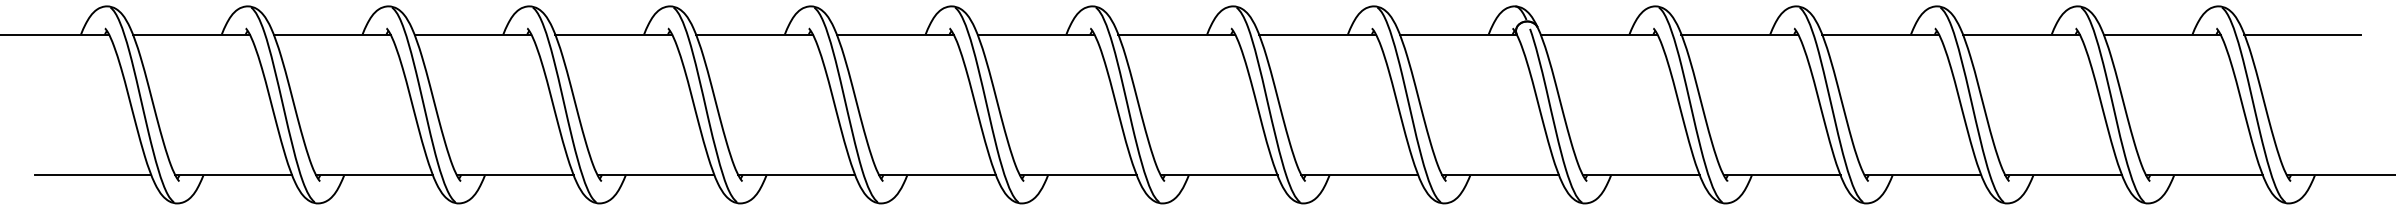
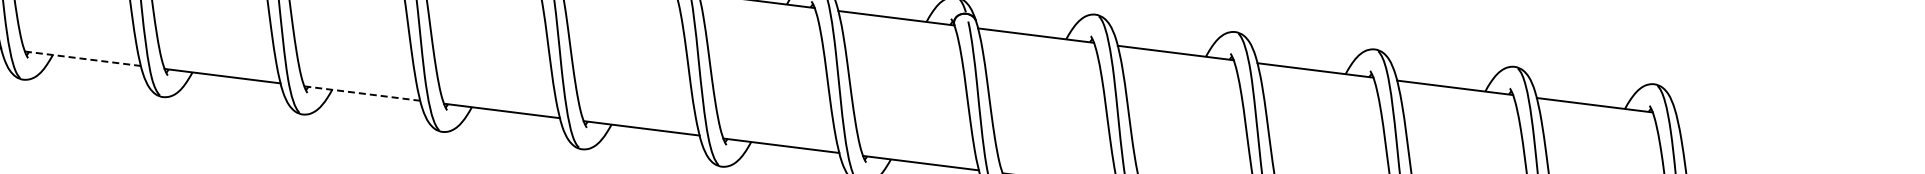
line: (2302, 34) -> (1734, 122), removed
line: (656, 175) -> (83, 59), solid -> dashed
line: (938, 175) -> (363, 93), solid -> dashed

